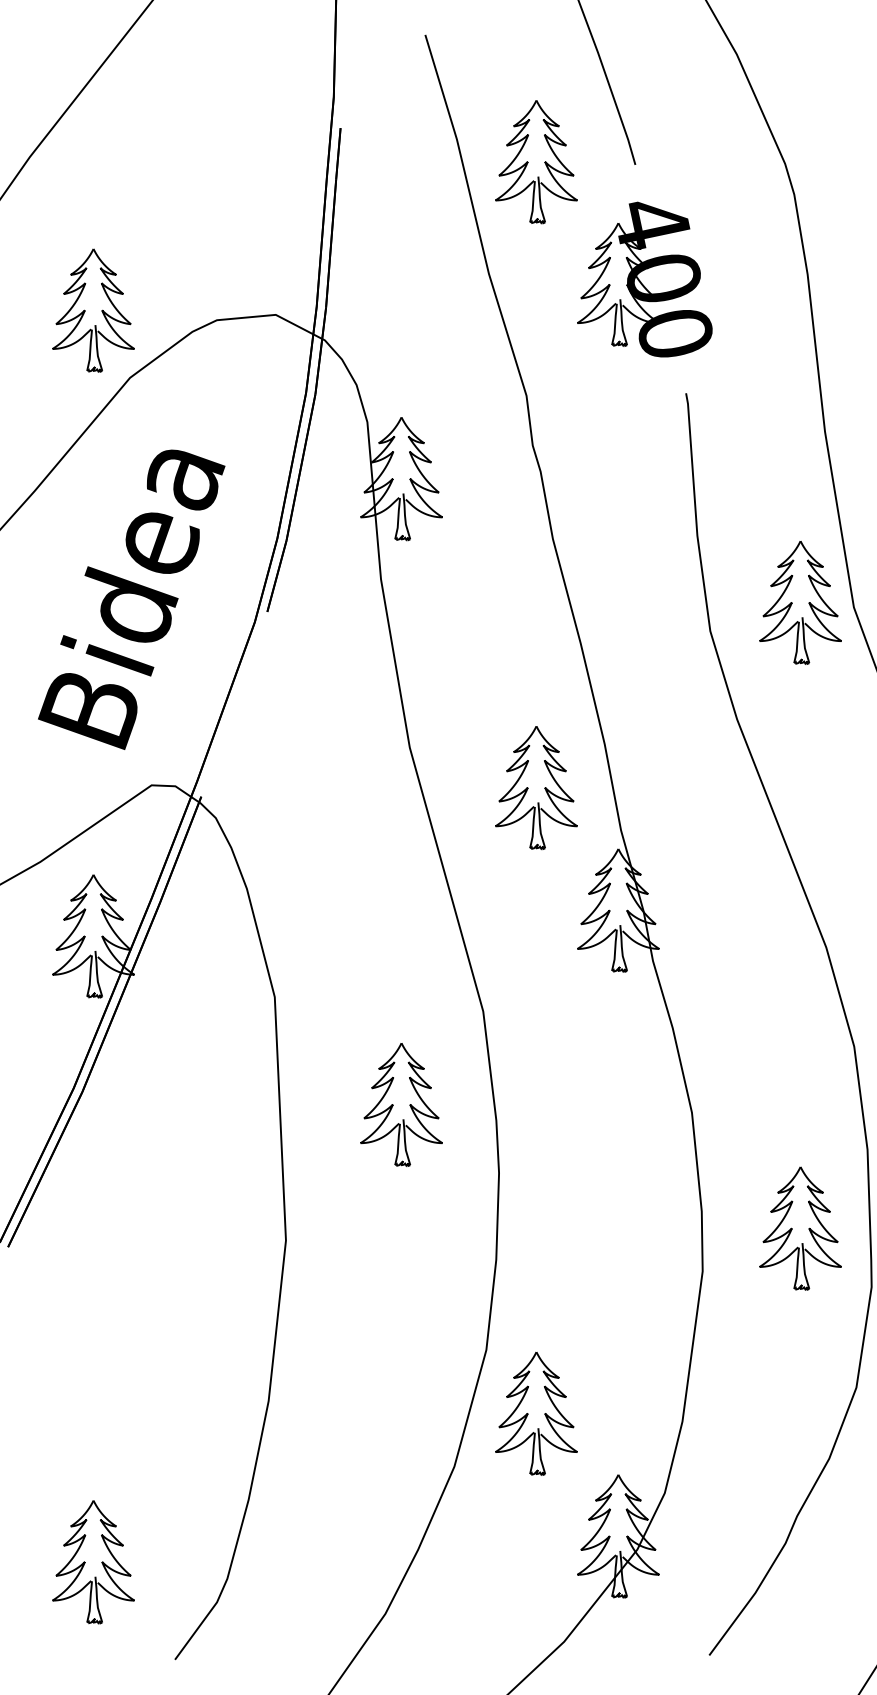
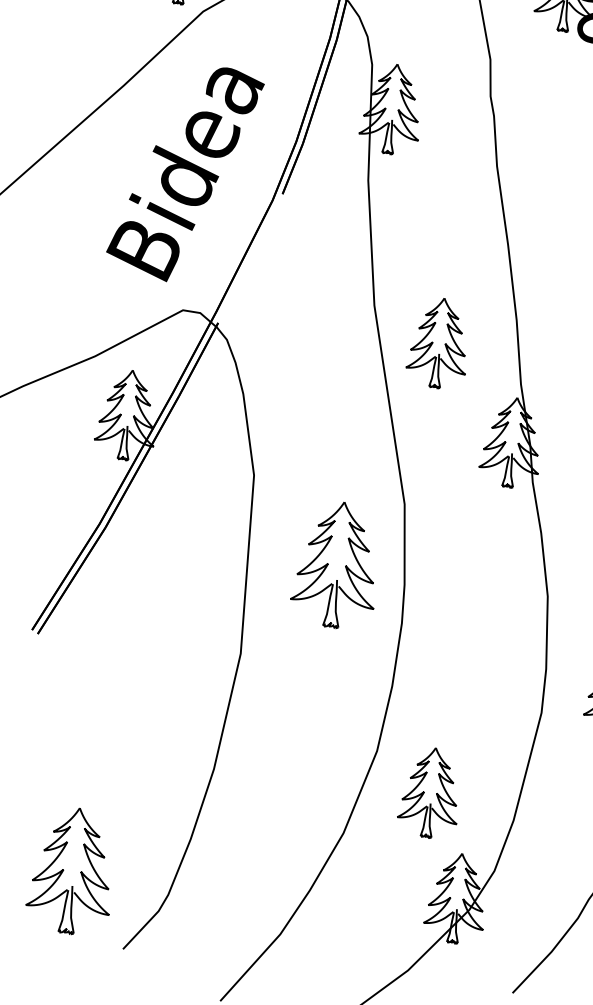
part: (536, 788) -> (439, 343), moved
part: (401, 1104) -> (336, 564), size x1.4
part: (536, 1413) -> (430, 792), moved
part: (93, 1562) -> (72, 871), size x1.4

